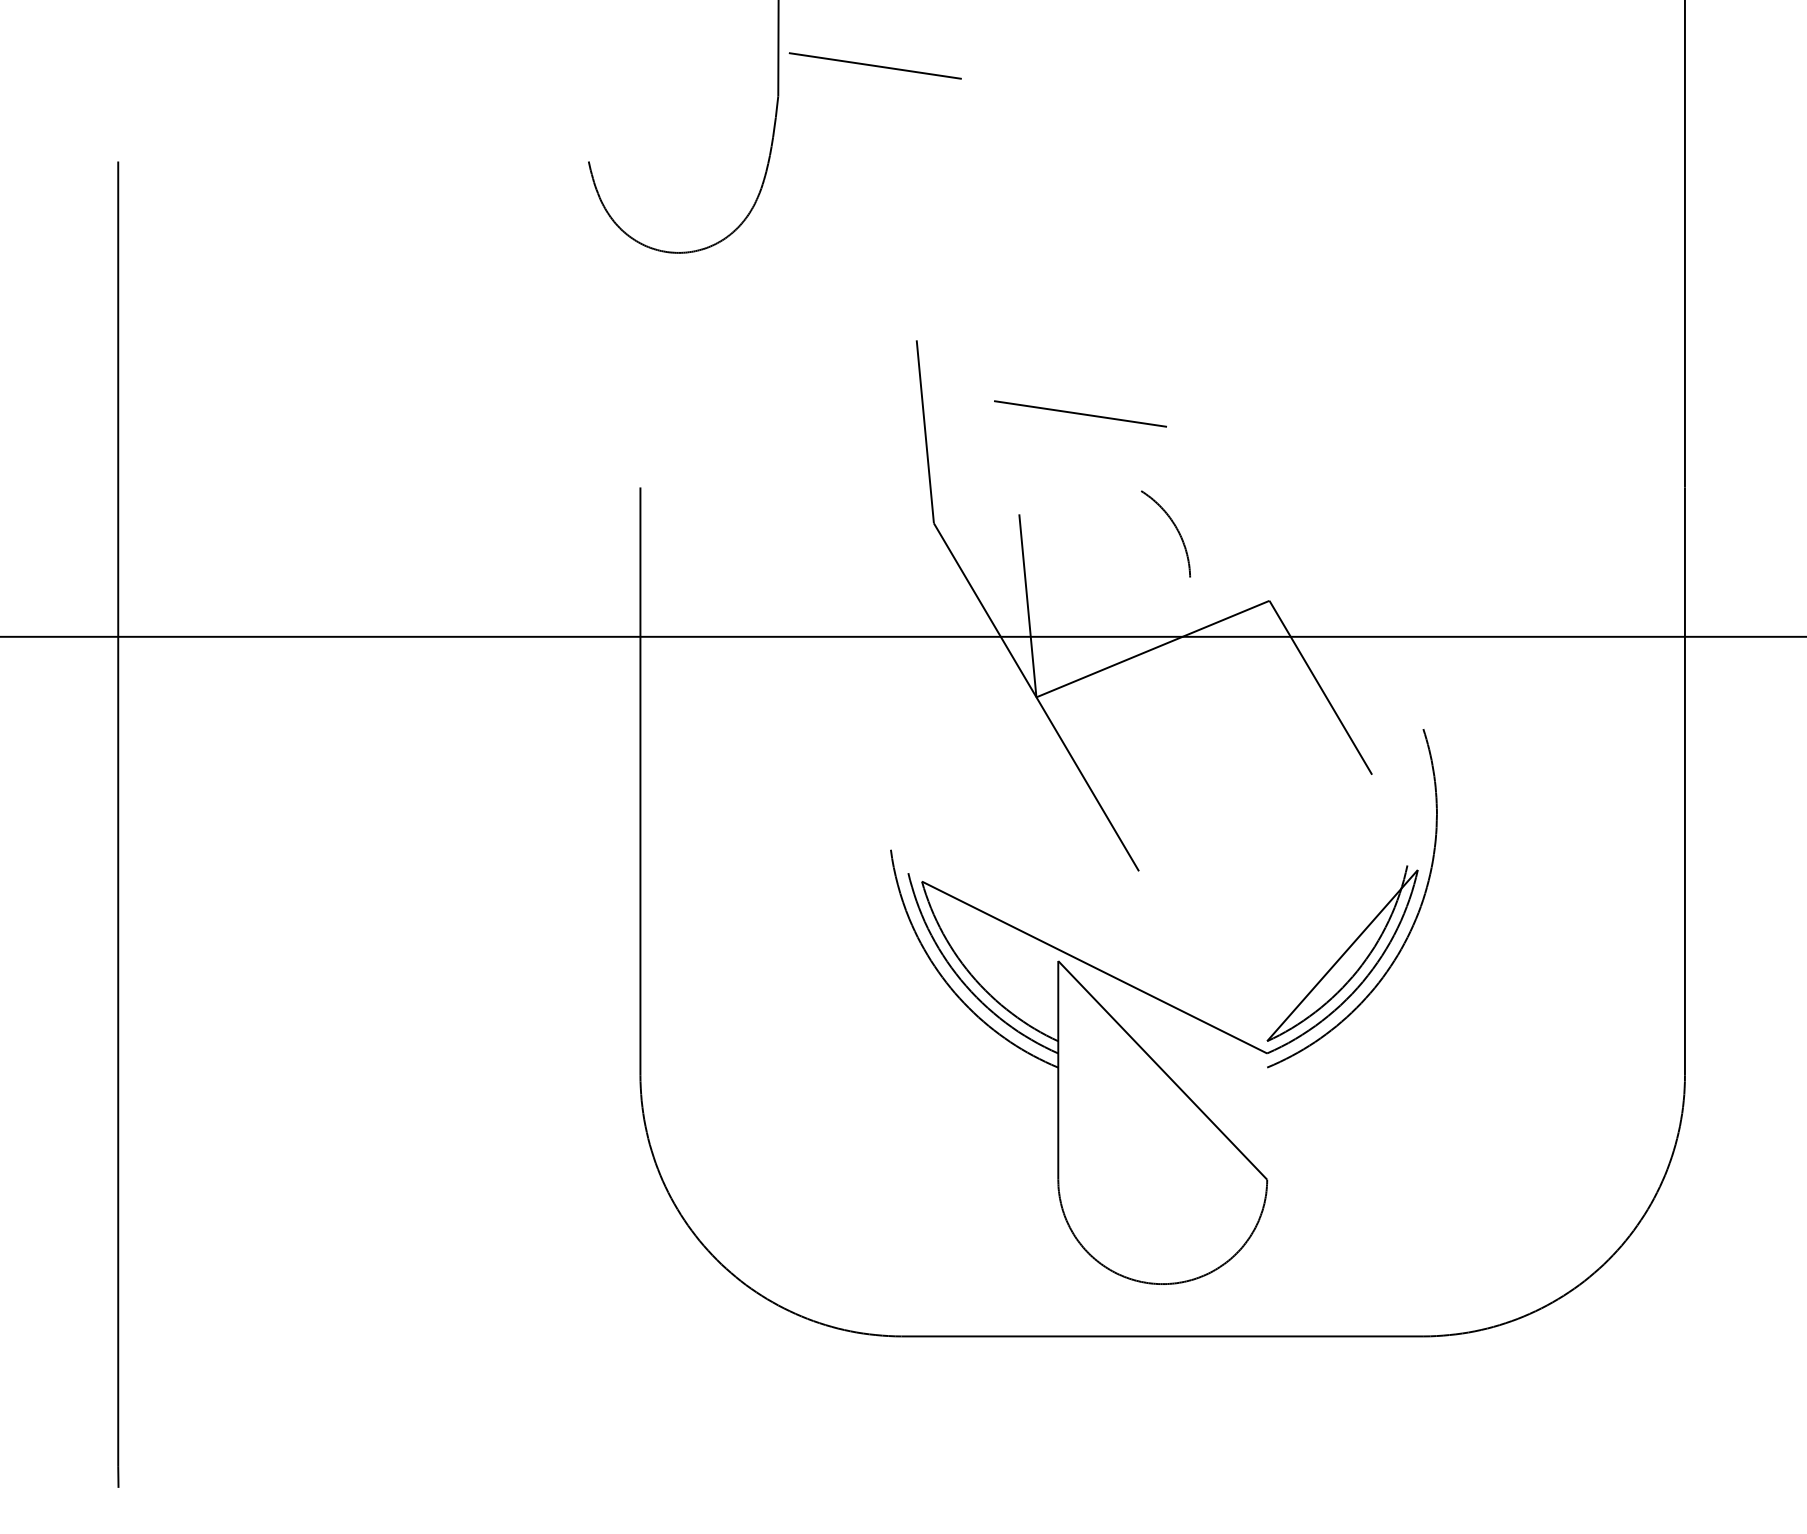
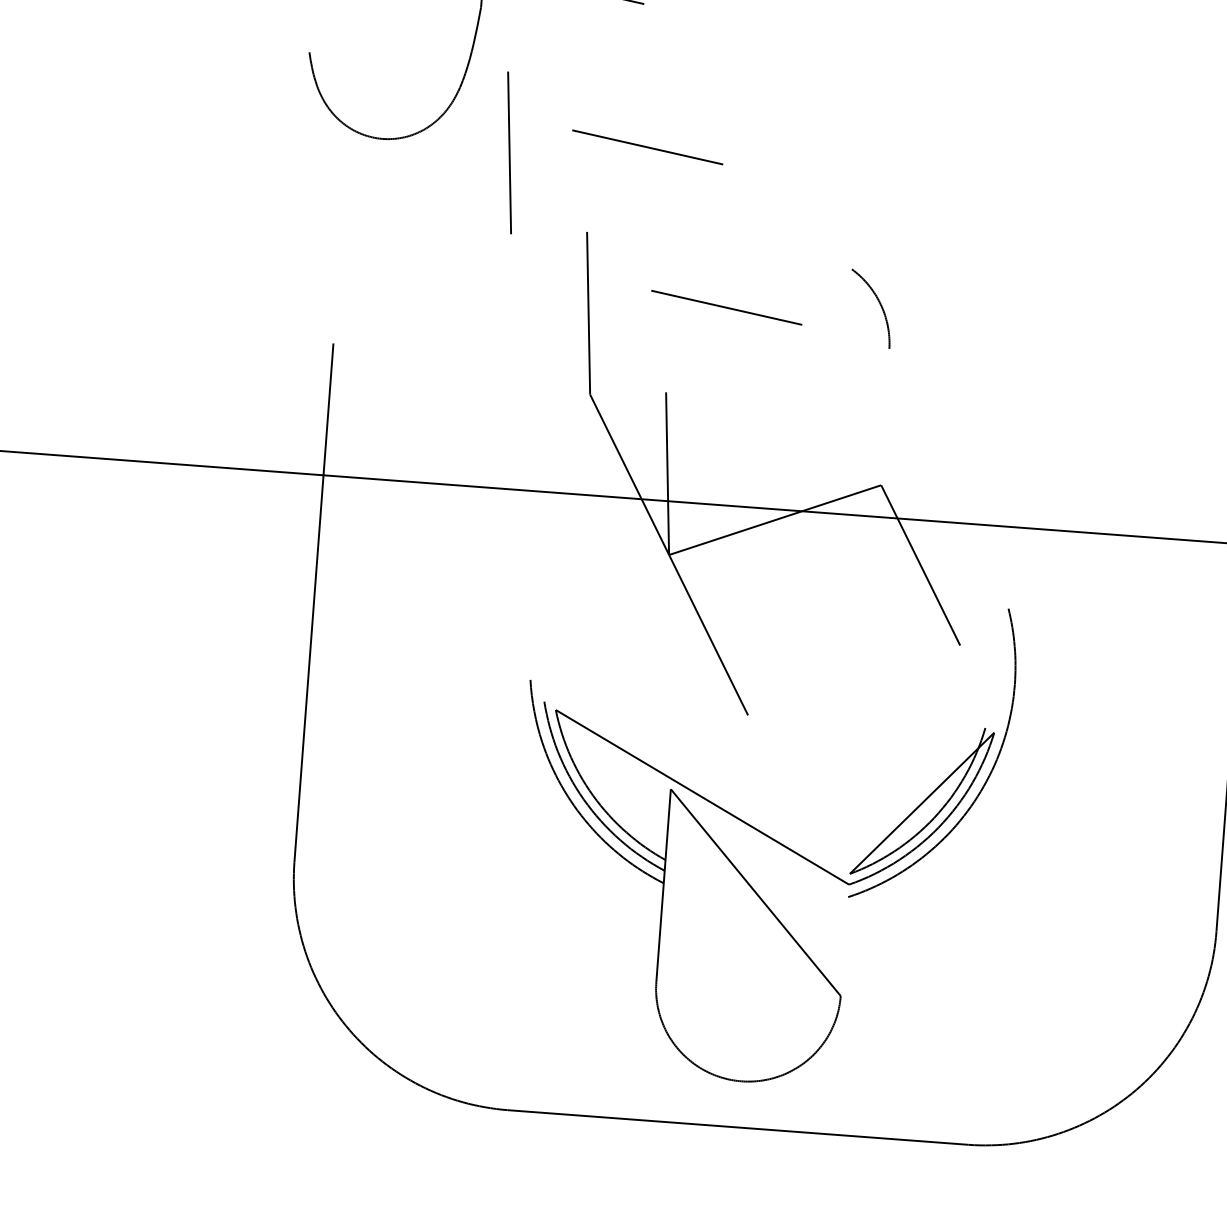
line: (977, 239) -> (647, 146), added
line: (822, 257) -> (509, 152), added
part: (1175, 528) -> (879, 304), moved

